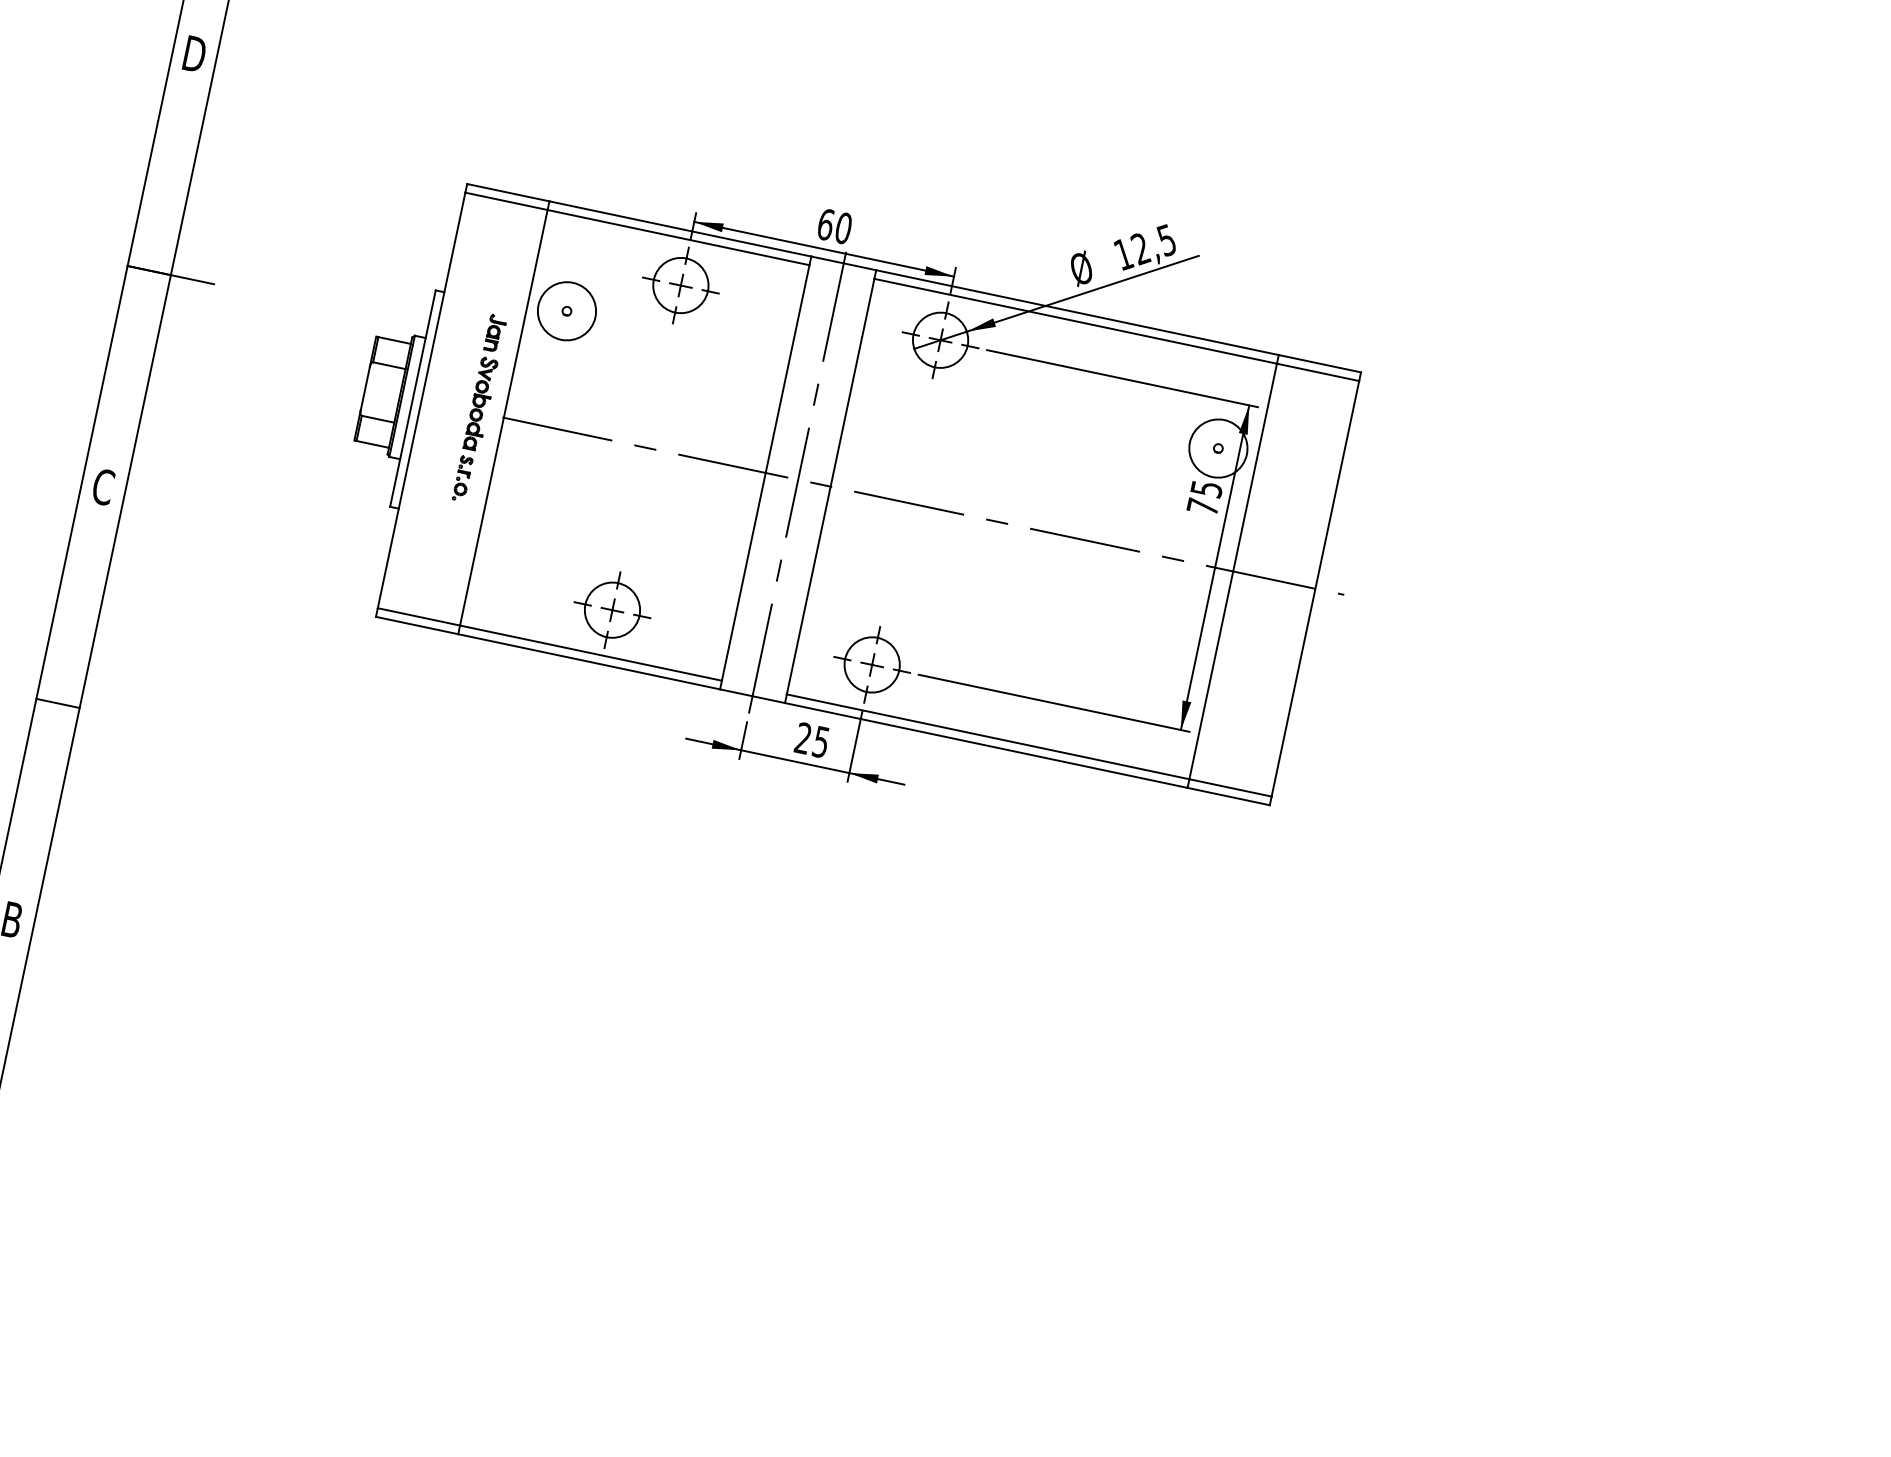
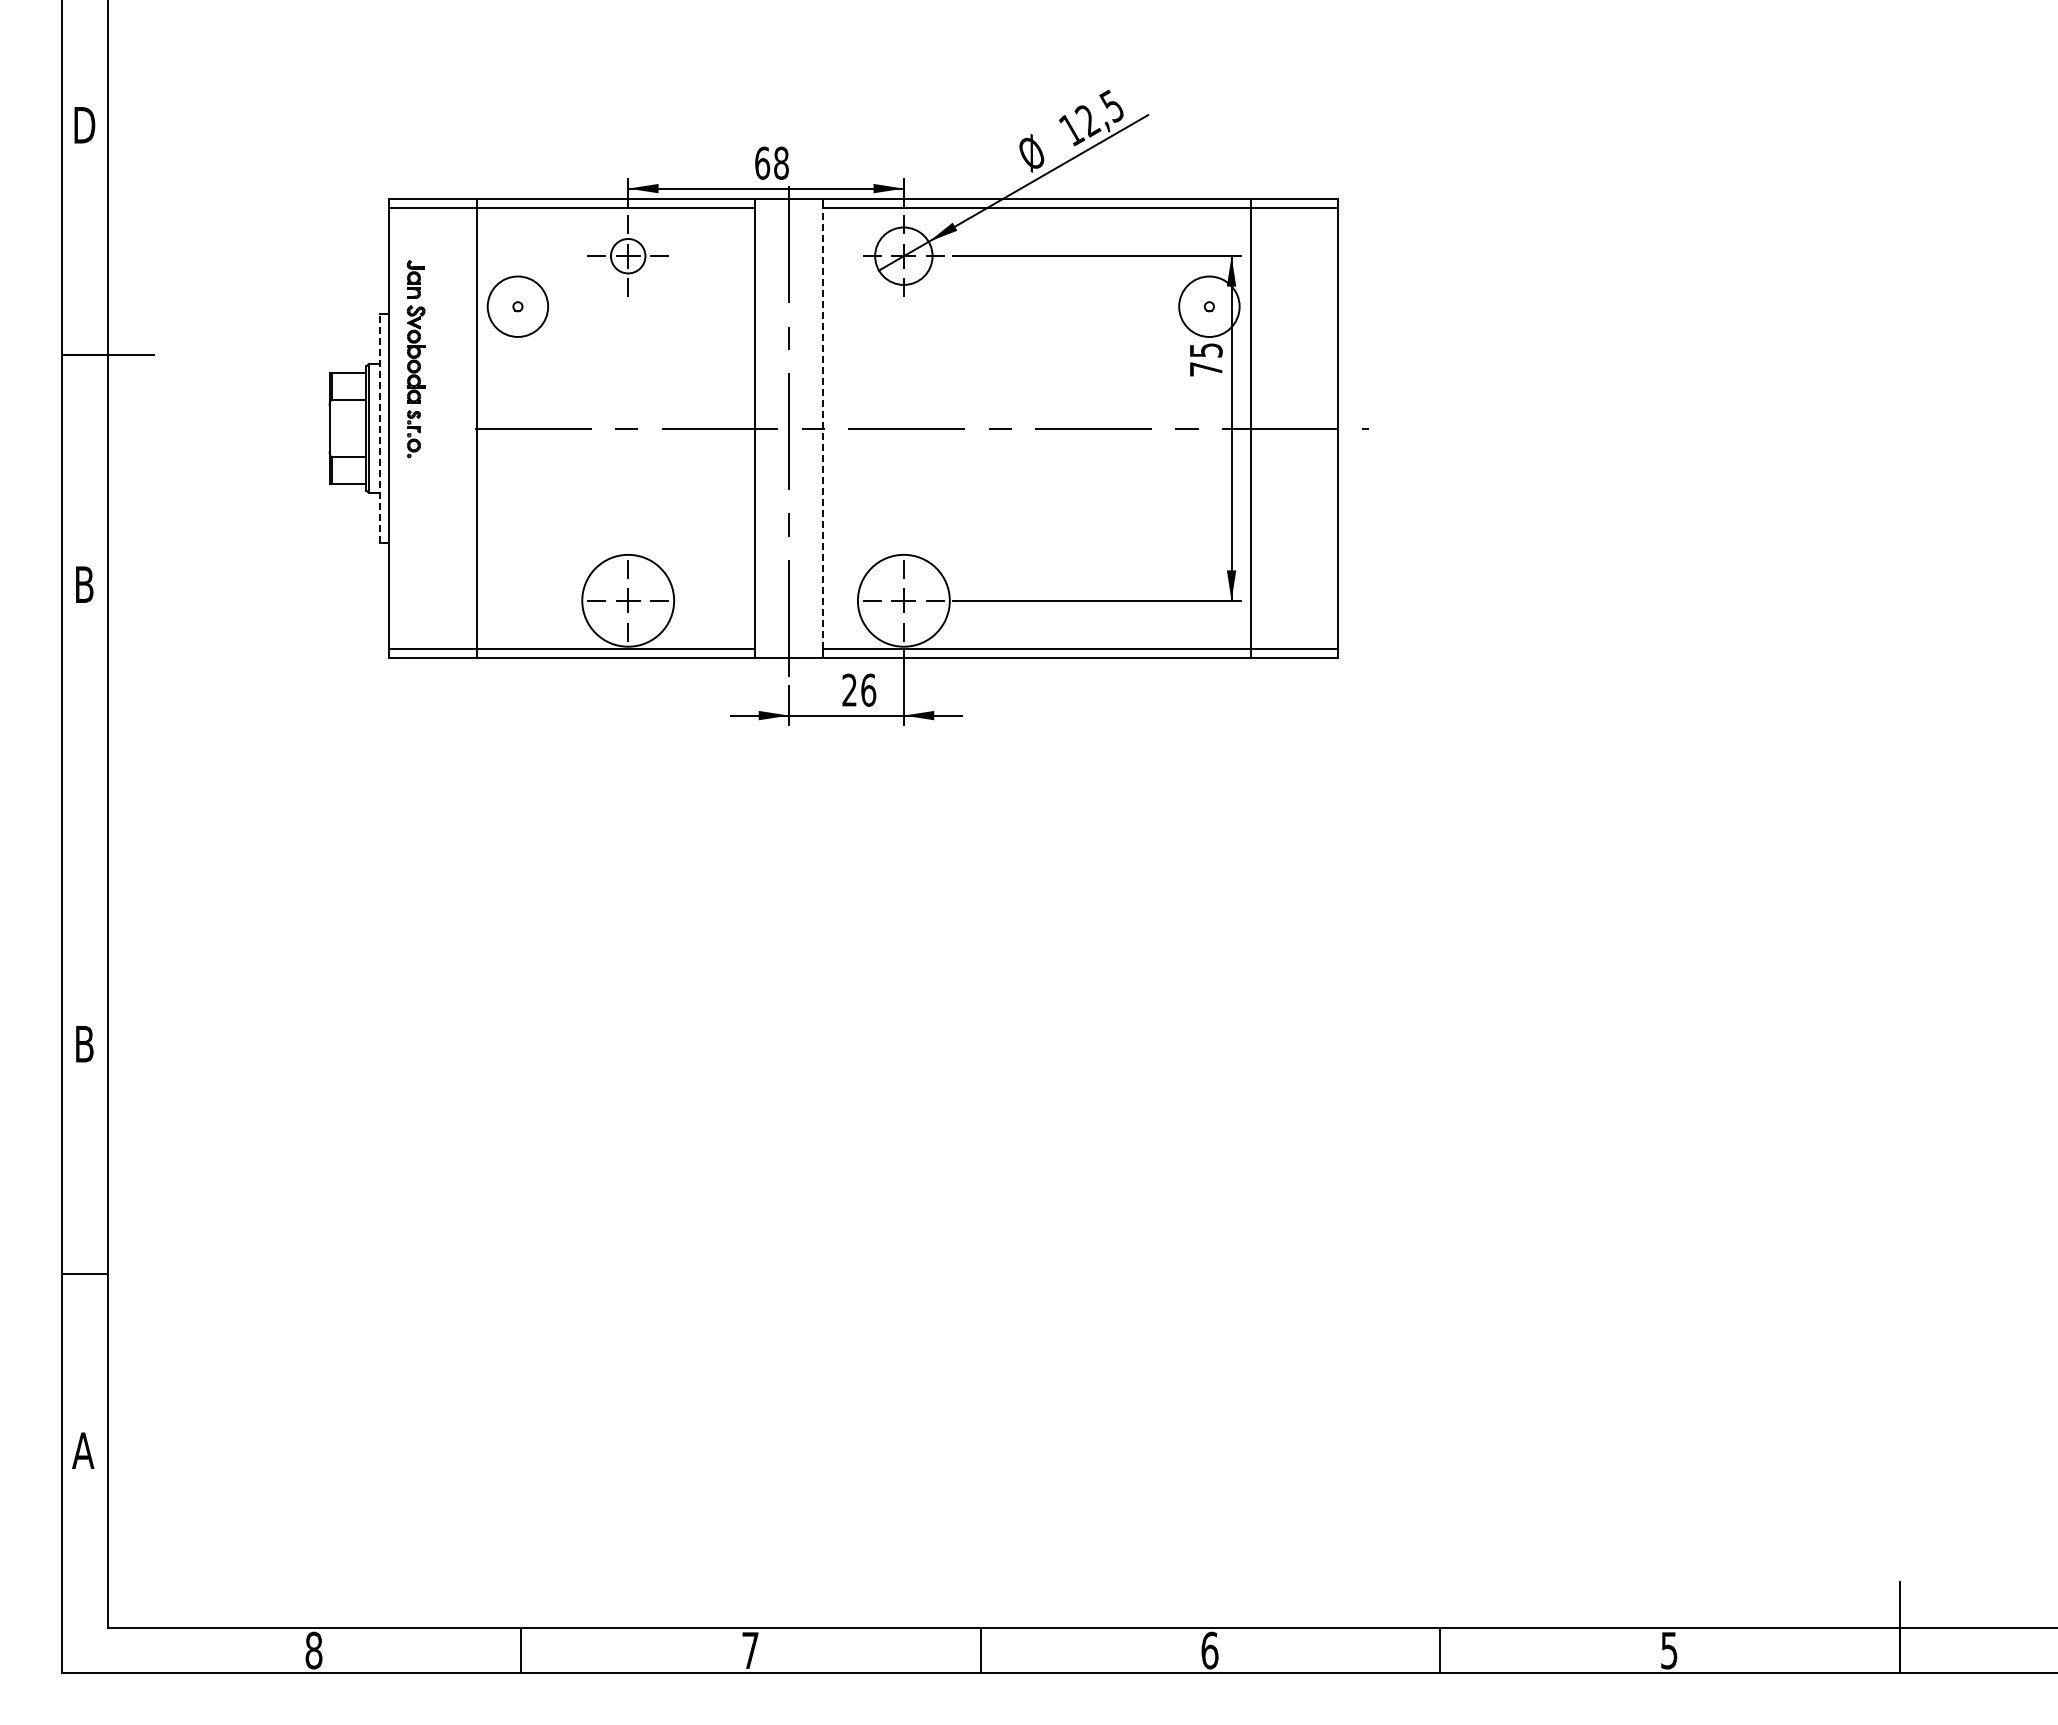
text: (843, 228) -> (781, 163), 60 -> 68
circle: (680, 284) -> (627, 255), size x0.6
line: (413, 398) -> (380, 428), solid -> dashed
part: (479, 408) -> (415, 359), moved
text: (103, 486) -> (84, 584), C -> B
line: (830, 486) -> (823, 428), solid -> dashed
circle: (611, 609) -> (627, 600), size x1.6
circle: (871, 664) -> (903, 600), size x1.6
line: (57, 703) -> (84, 814), removed
text: (821, 741) -> (868, 689), 25 -> 26

